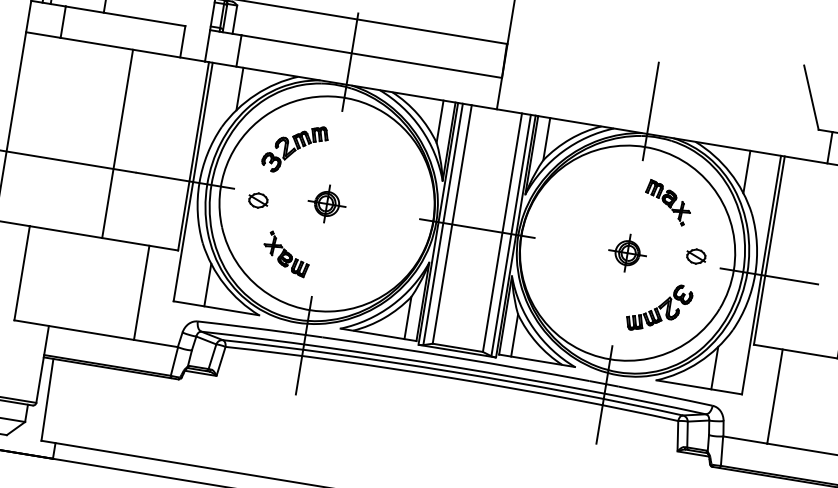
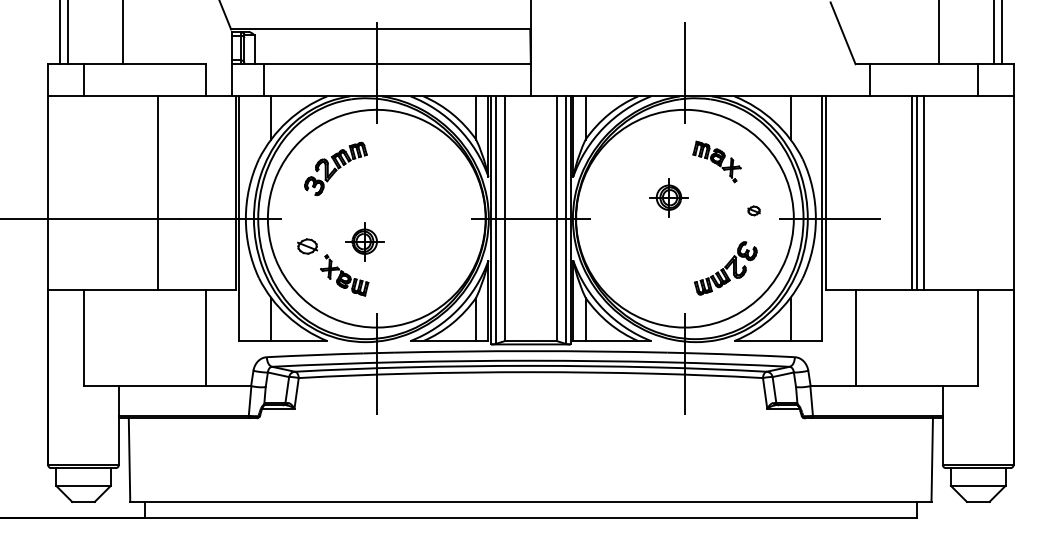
part: (258, 200) -> (307, 246), moved
part: (326, 203) -> (364, 241), moved
part: (627, 252) -> (668, 197), moved
part: (695, 256) -> (753, 210), size x0.6

